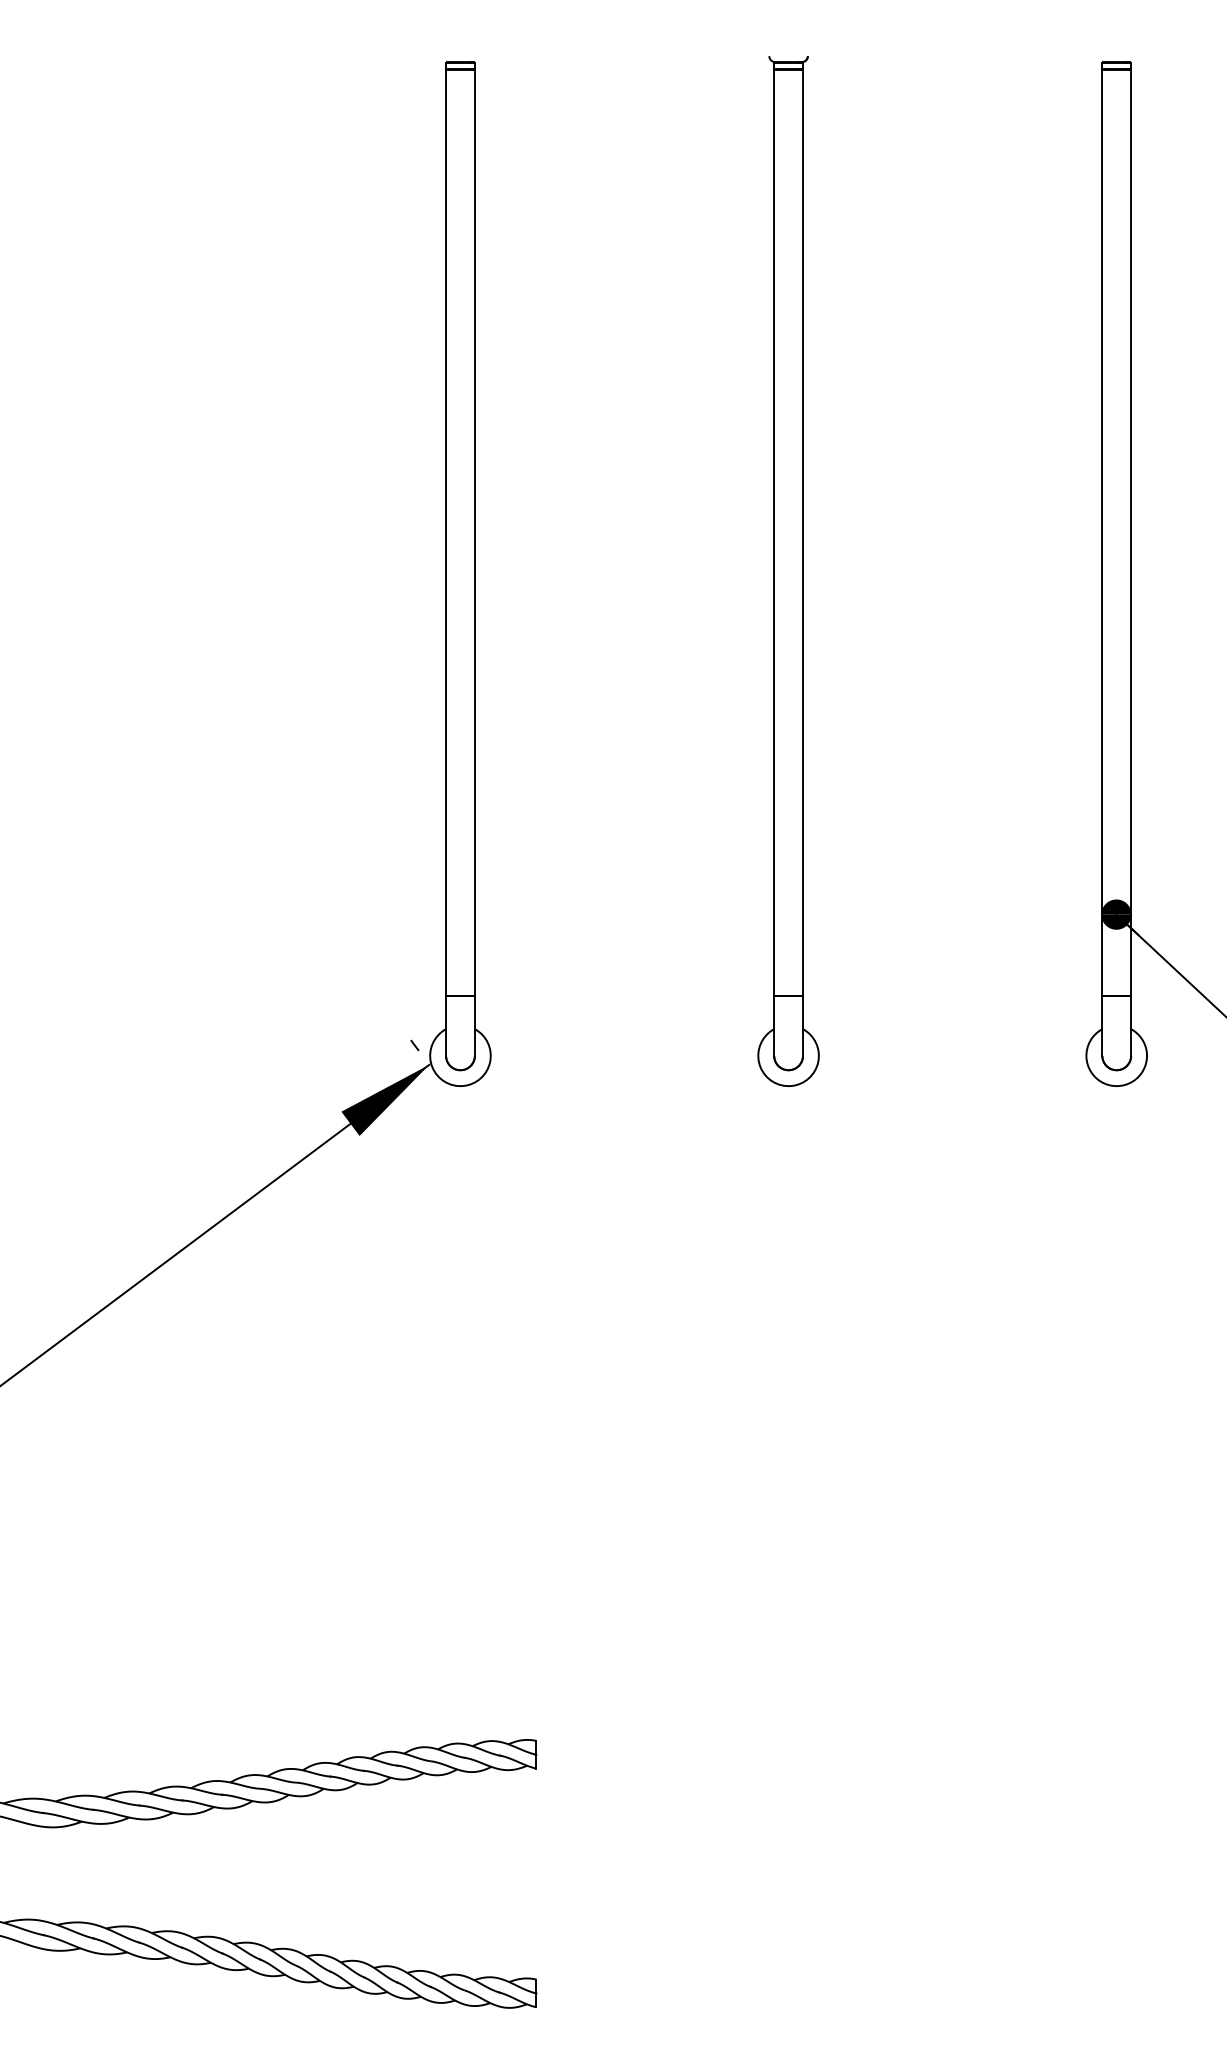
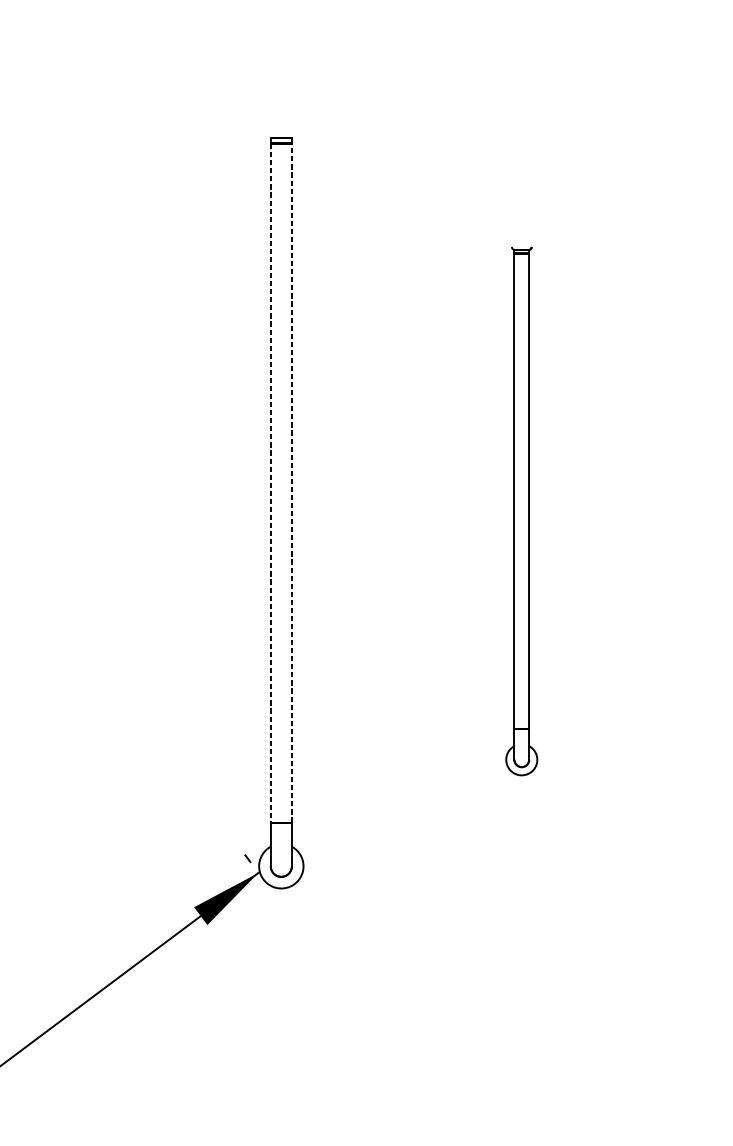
line: (446, 533) -> (271, 483), solid -> dashed
line: (474, 533) -> (291, 483), solid -> dashed
part: (788, 571) -> (521, 511), size x0.7

